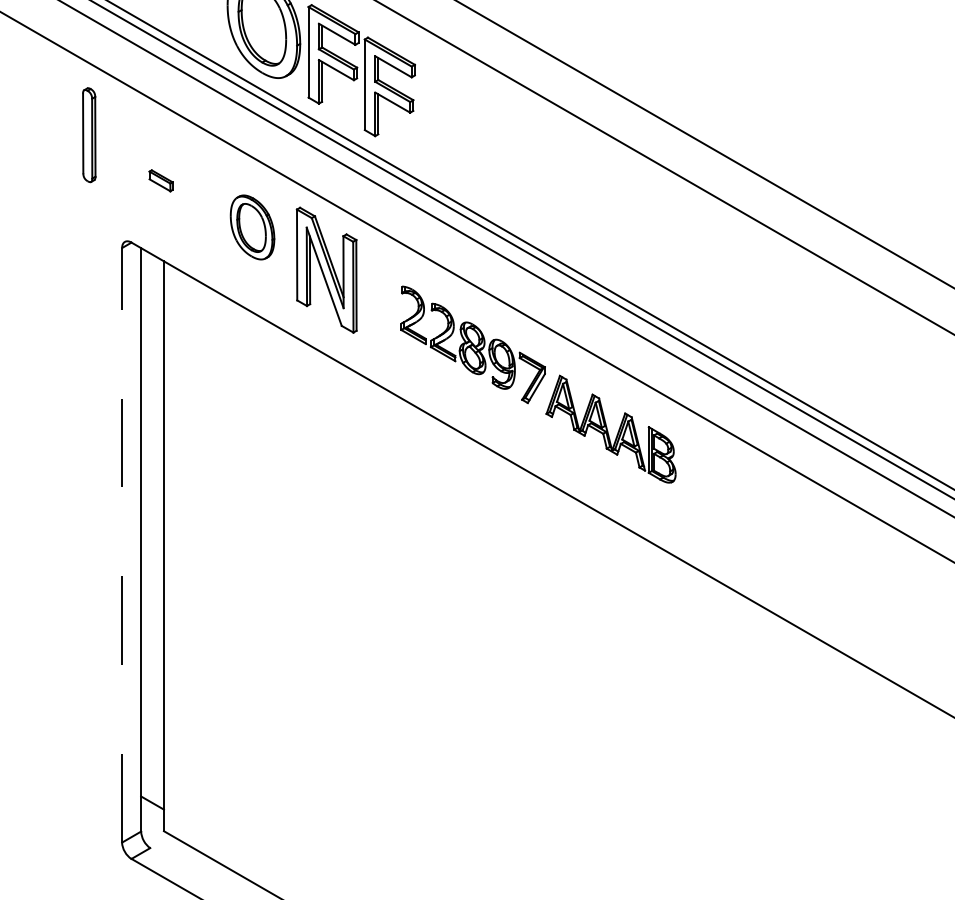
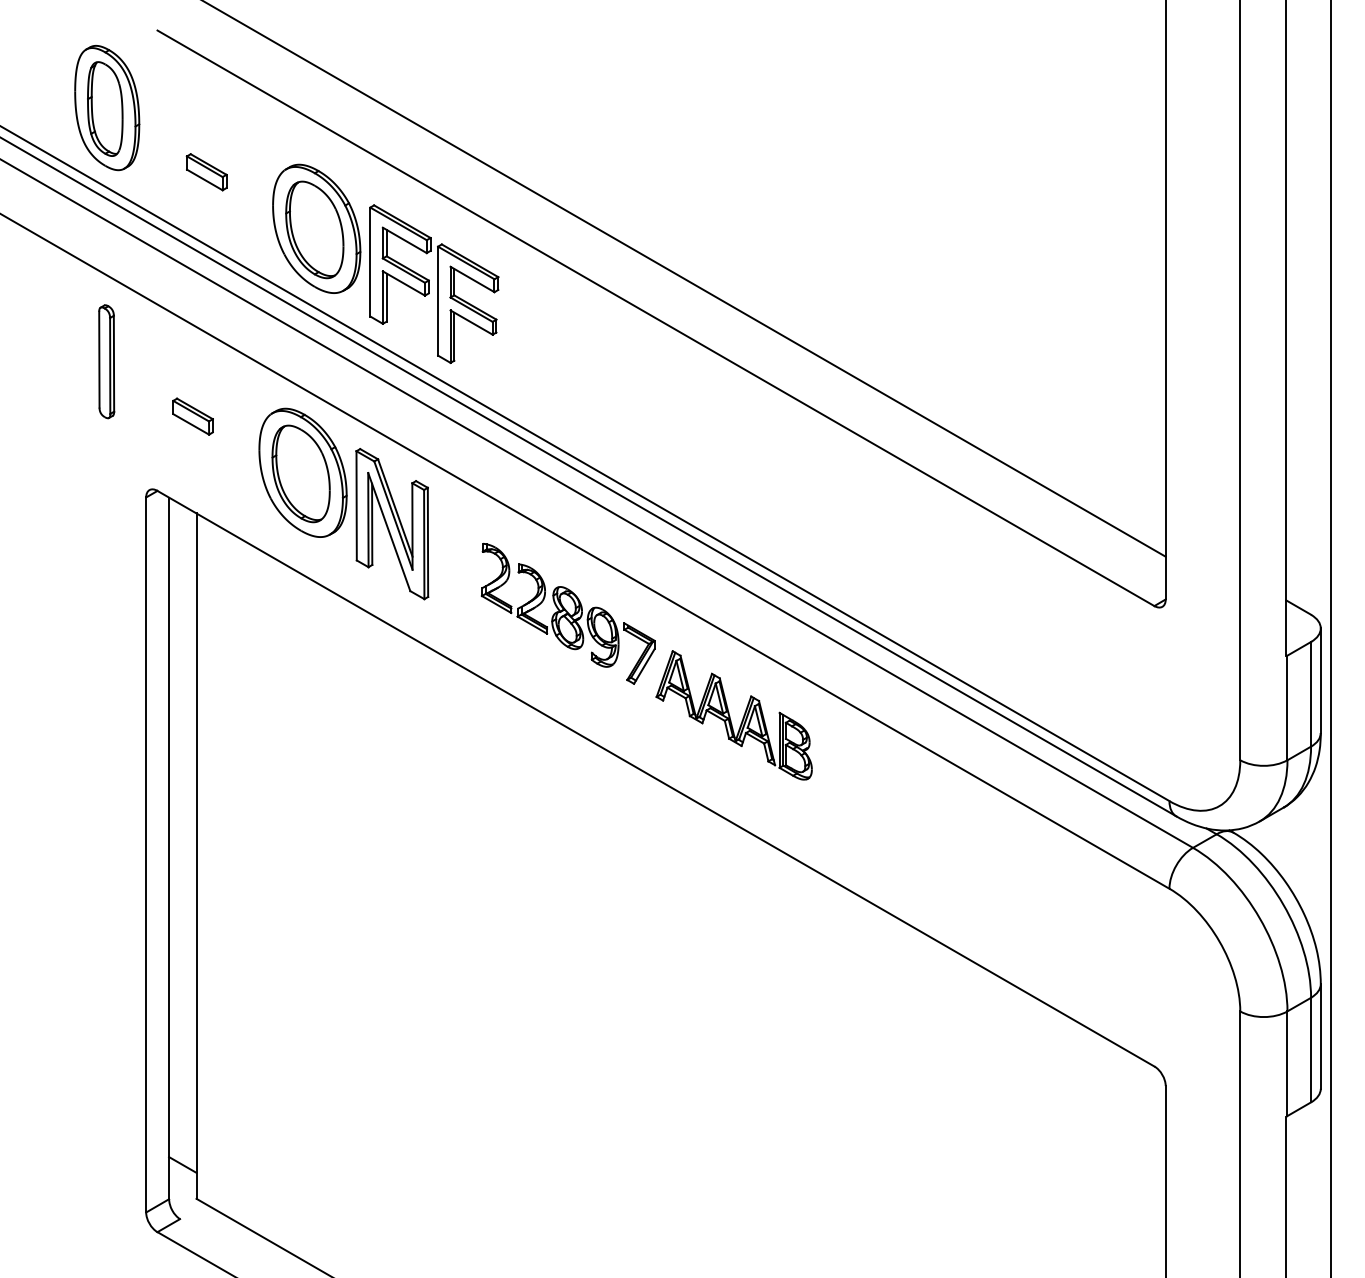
part: (160, 180) -> (192, 416), size x1.43
part: (252, 227) -> (302, 472), size x1.67
line: (122, 544) -> (146, 854), dashed -> solid

